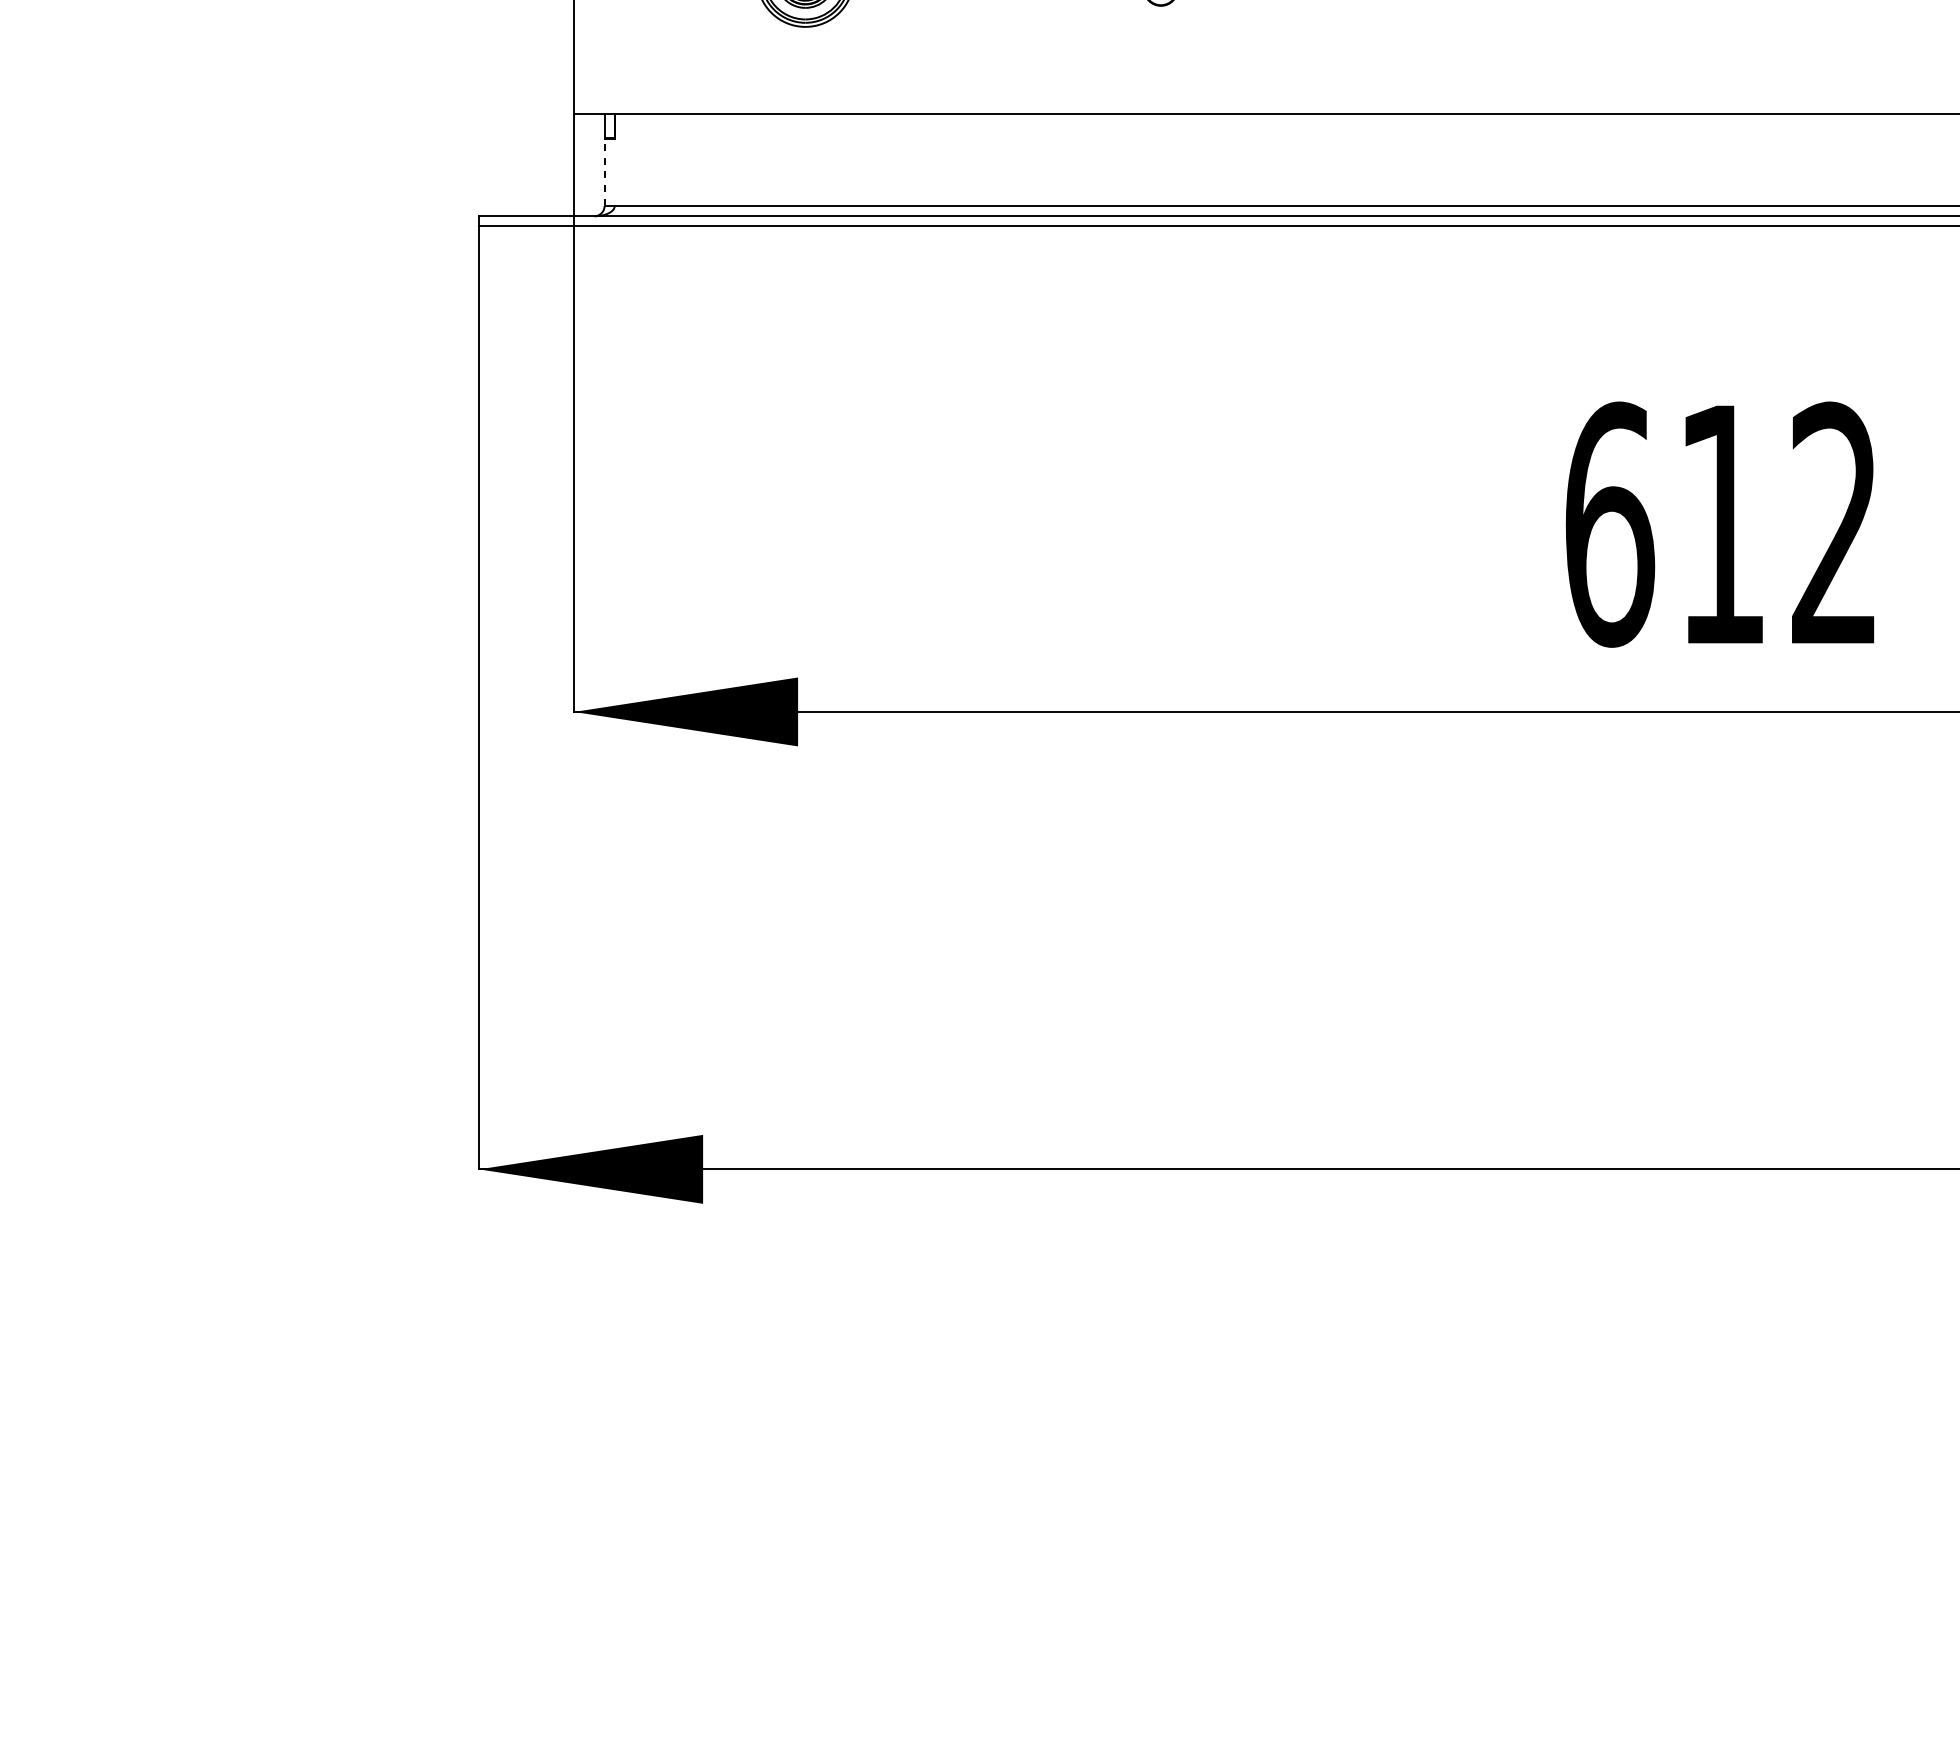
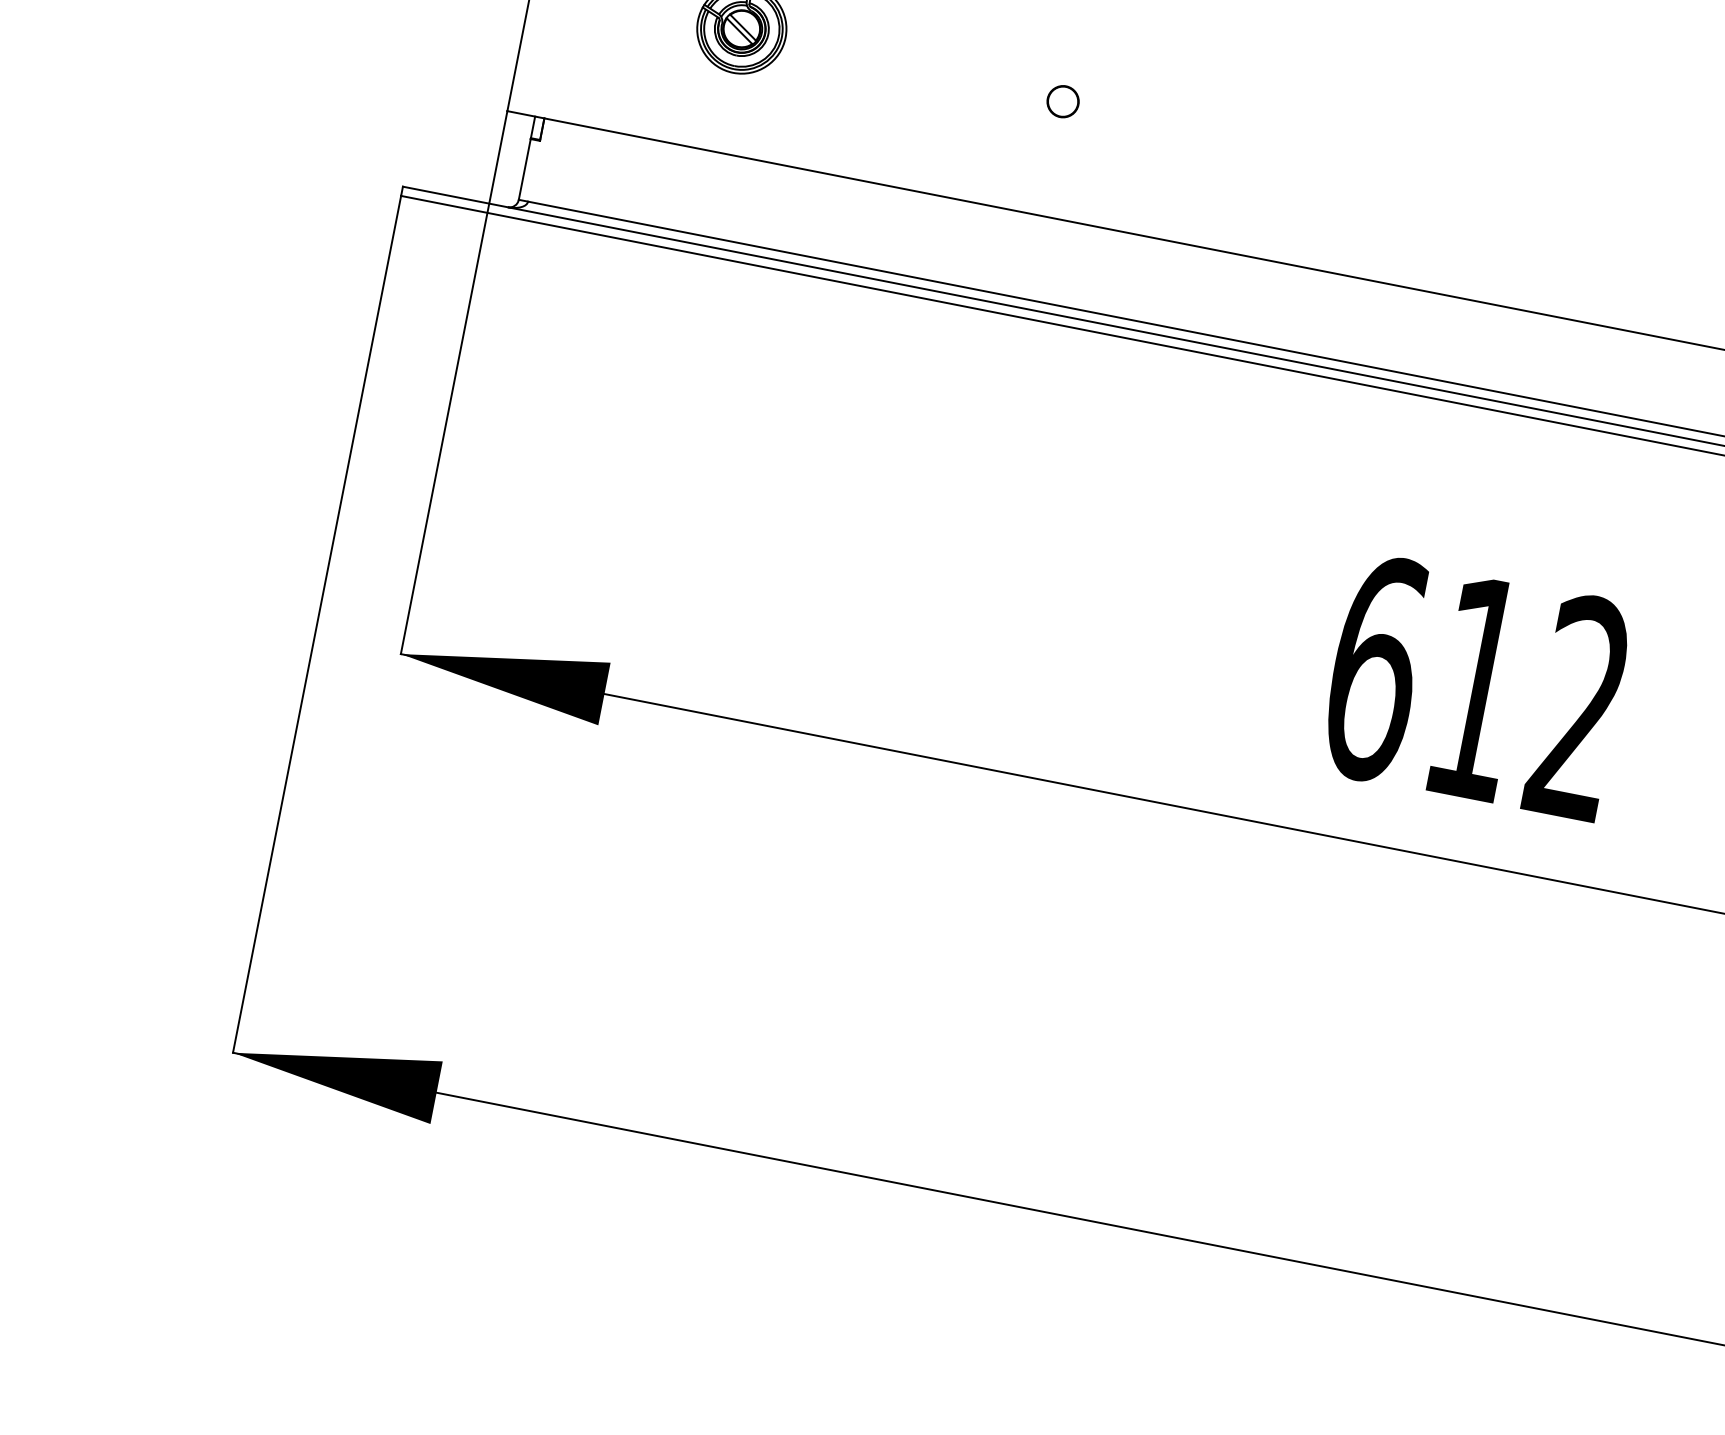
line: (604, 172) -> (524, 169), dashed -> solid

